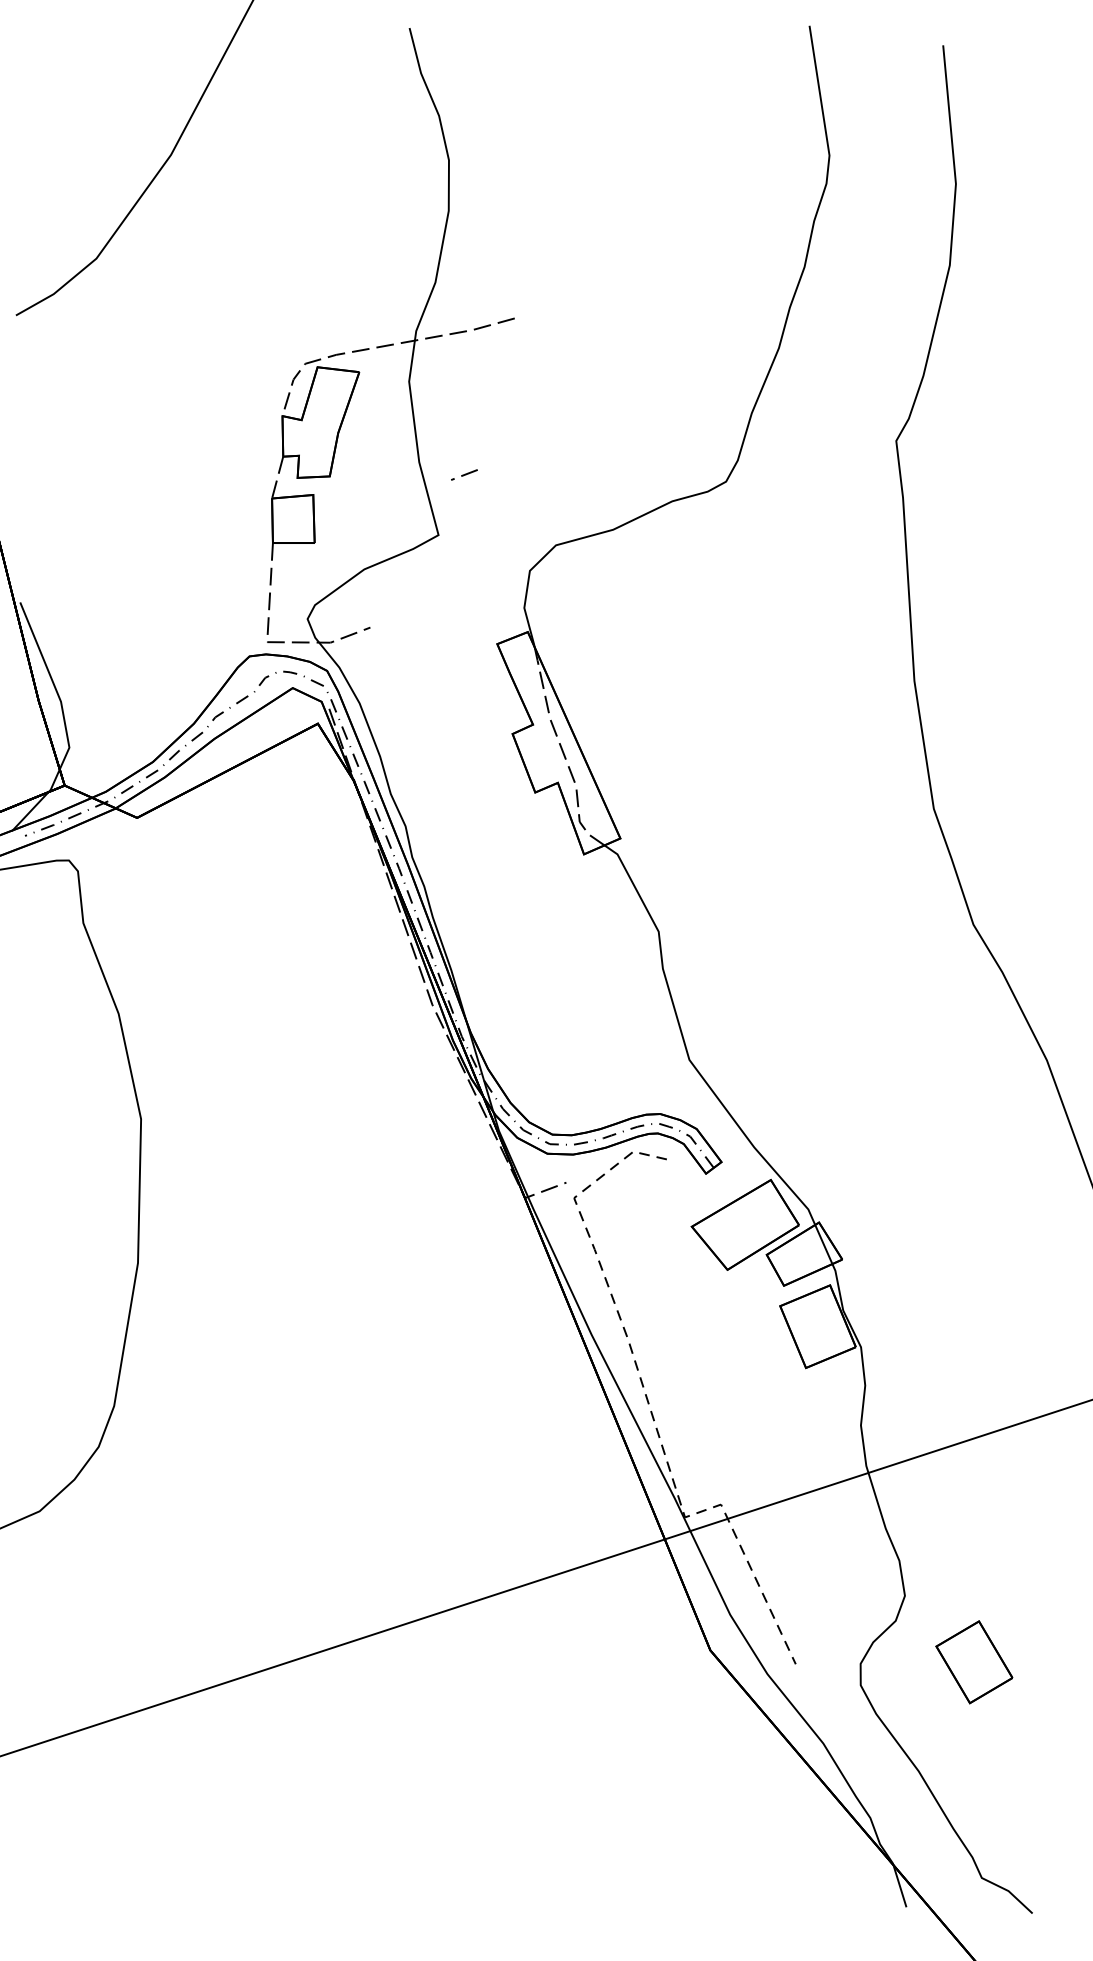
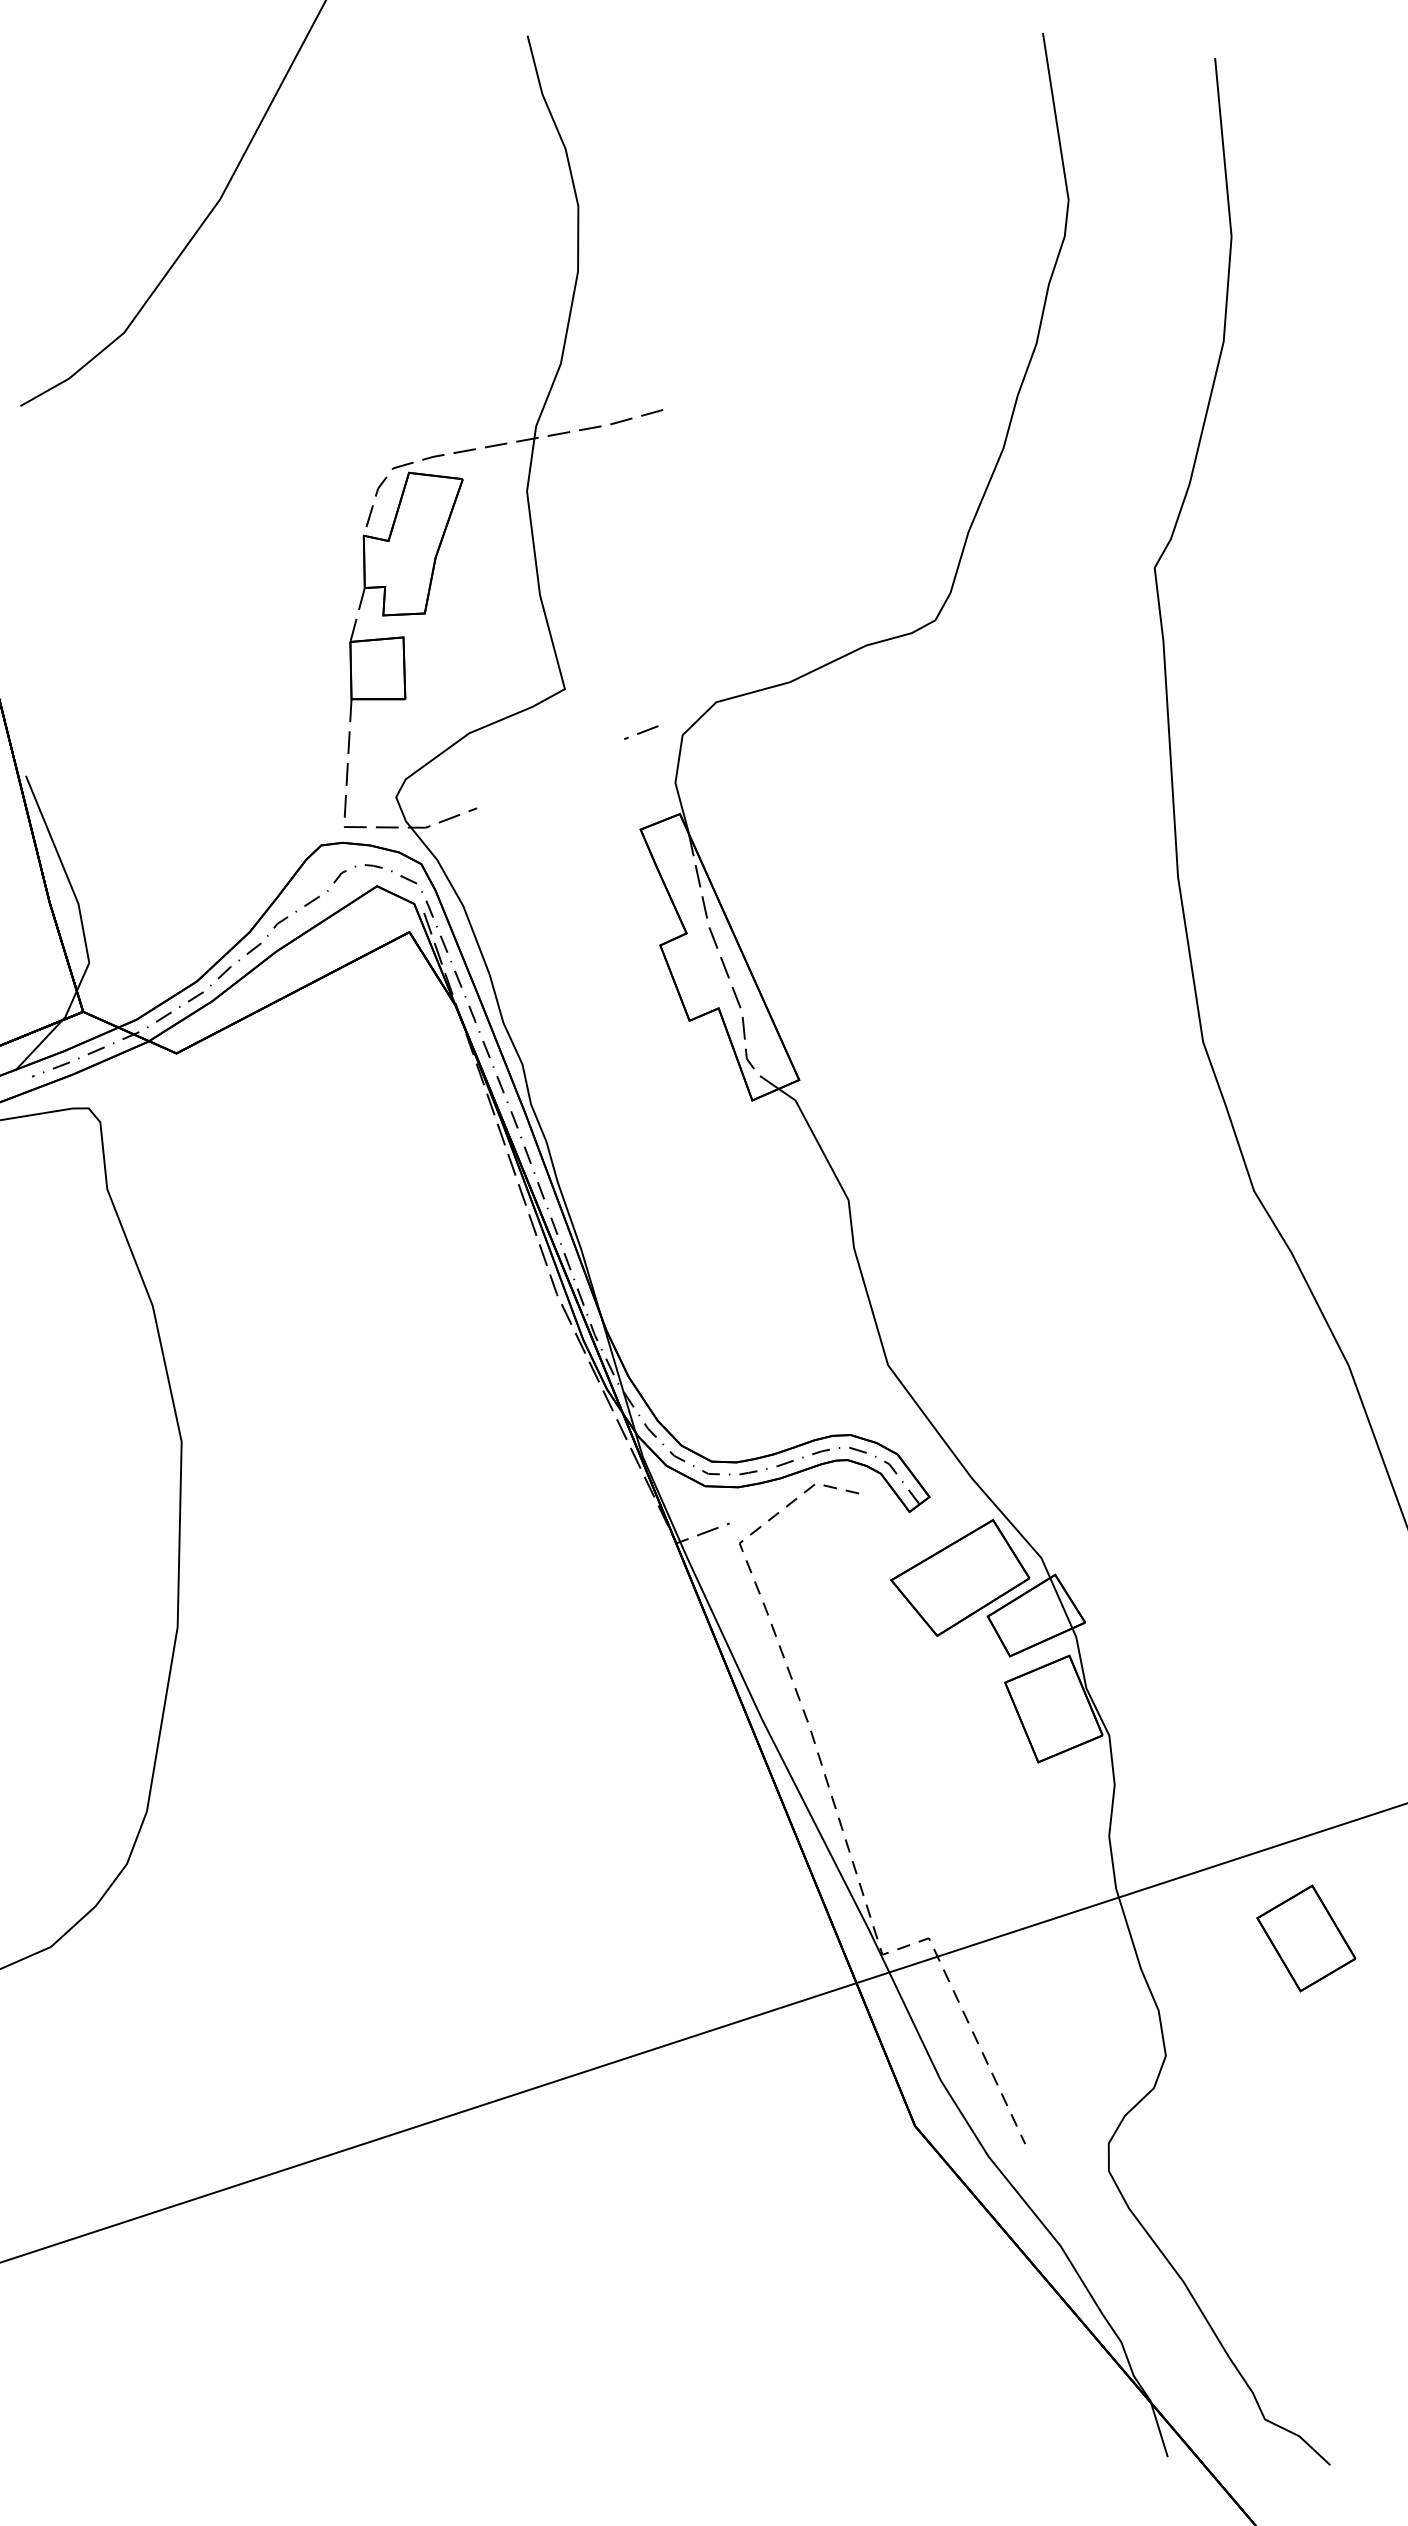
line: (464, 474) -> (641, 732), moved
part: (974, 1662) -> (1306, 1938), moved

